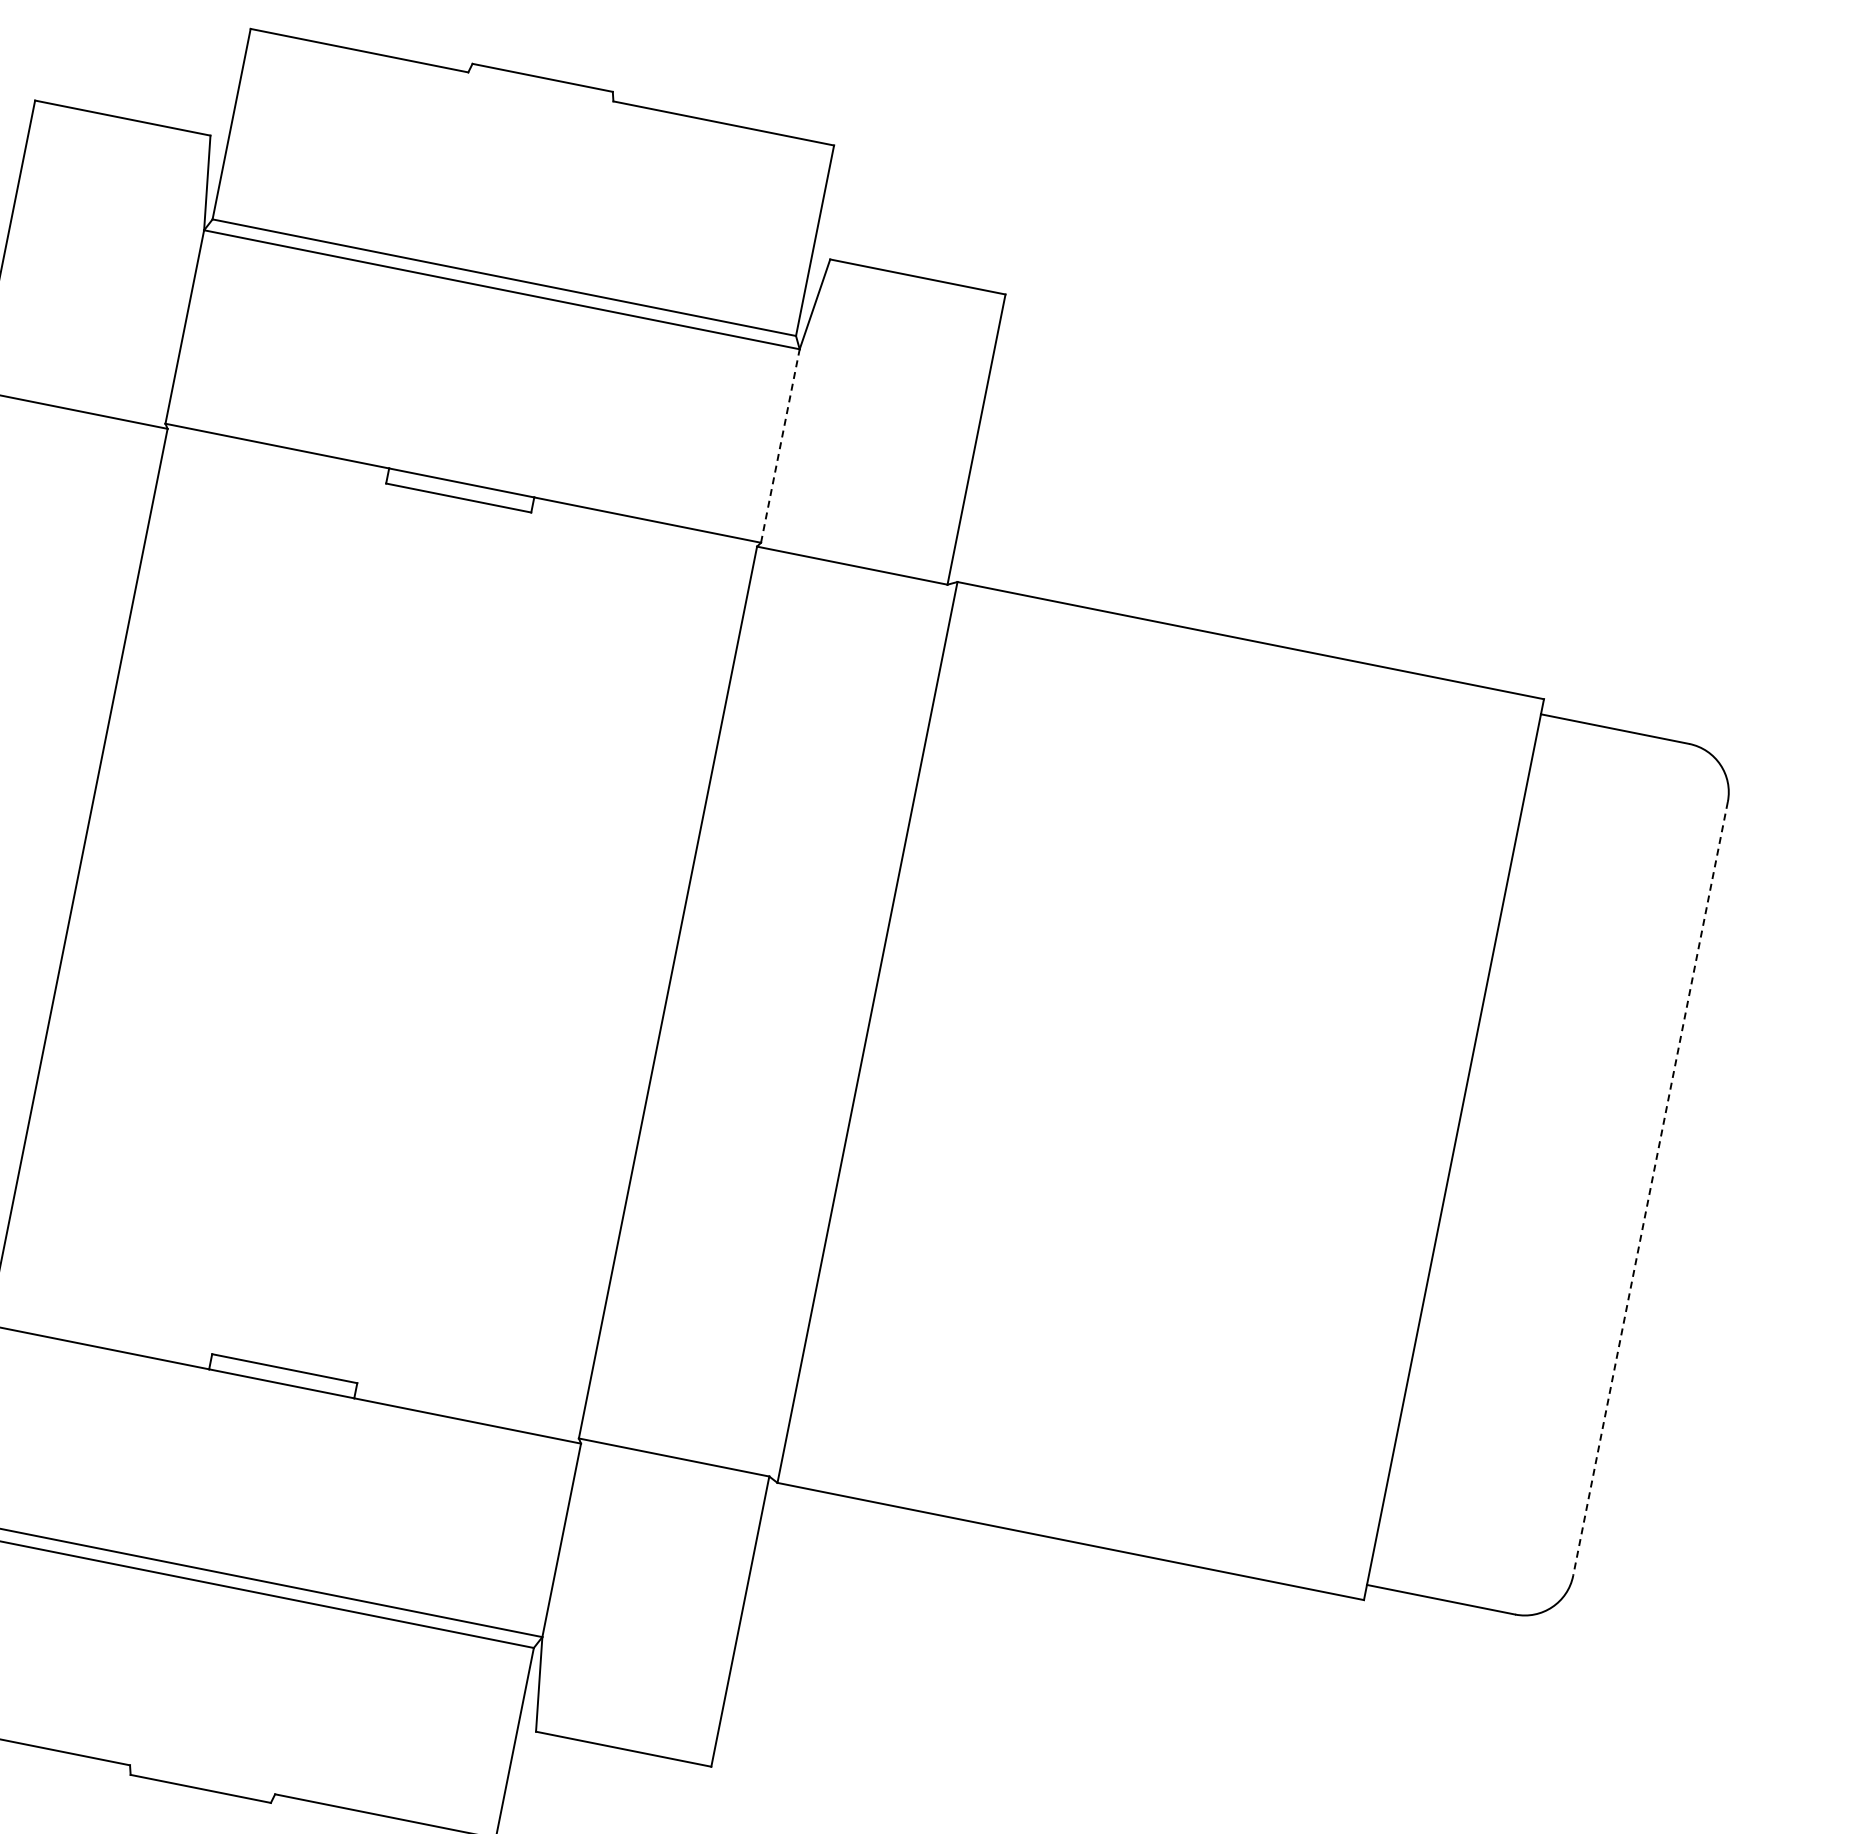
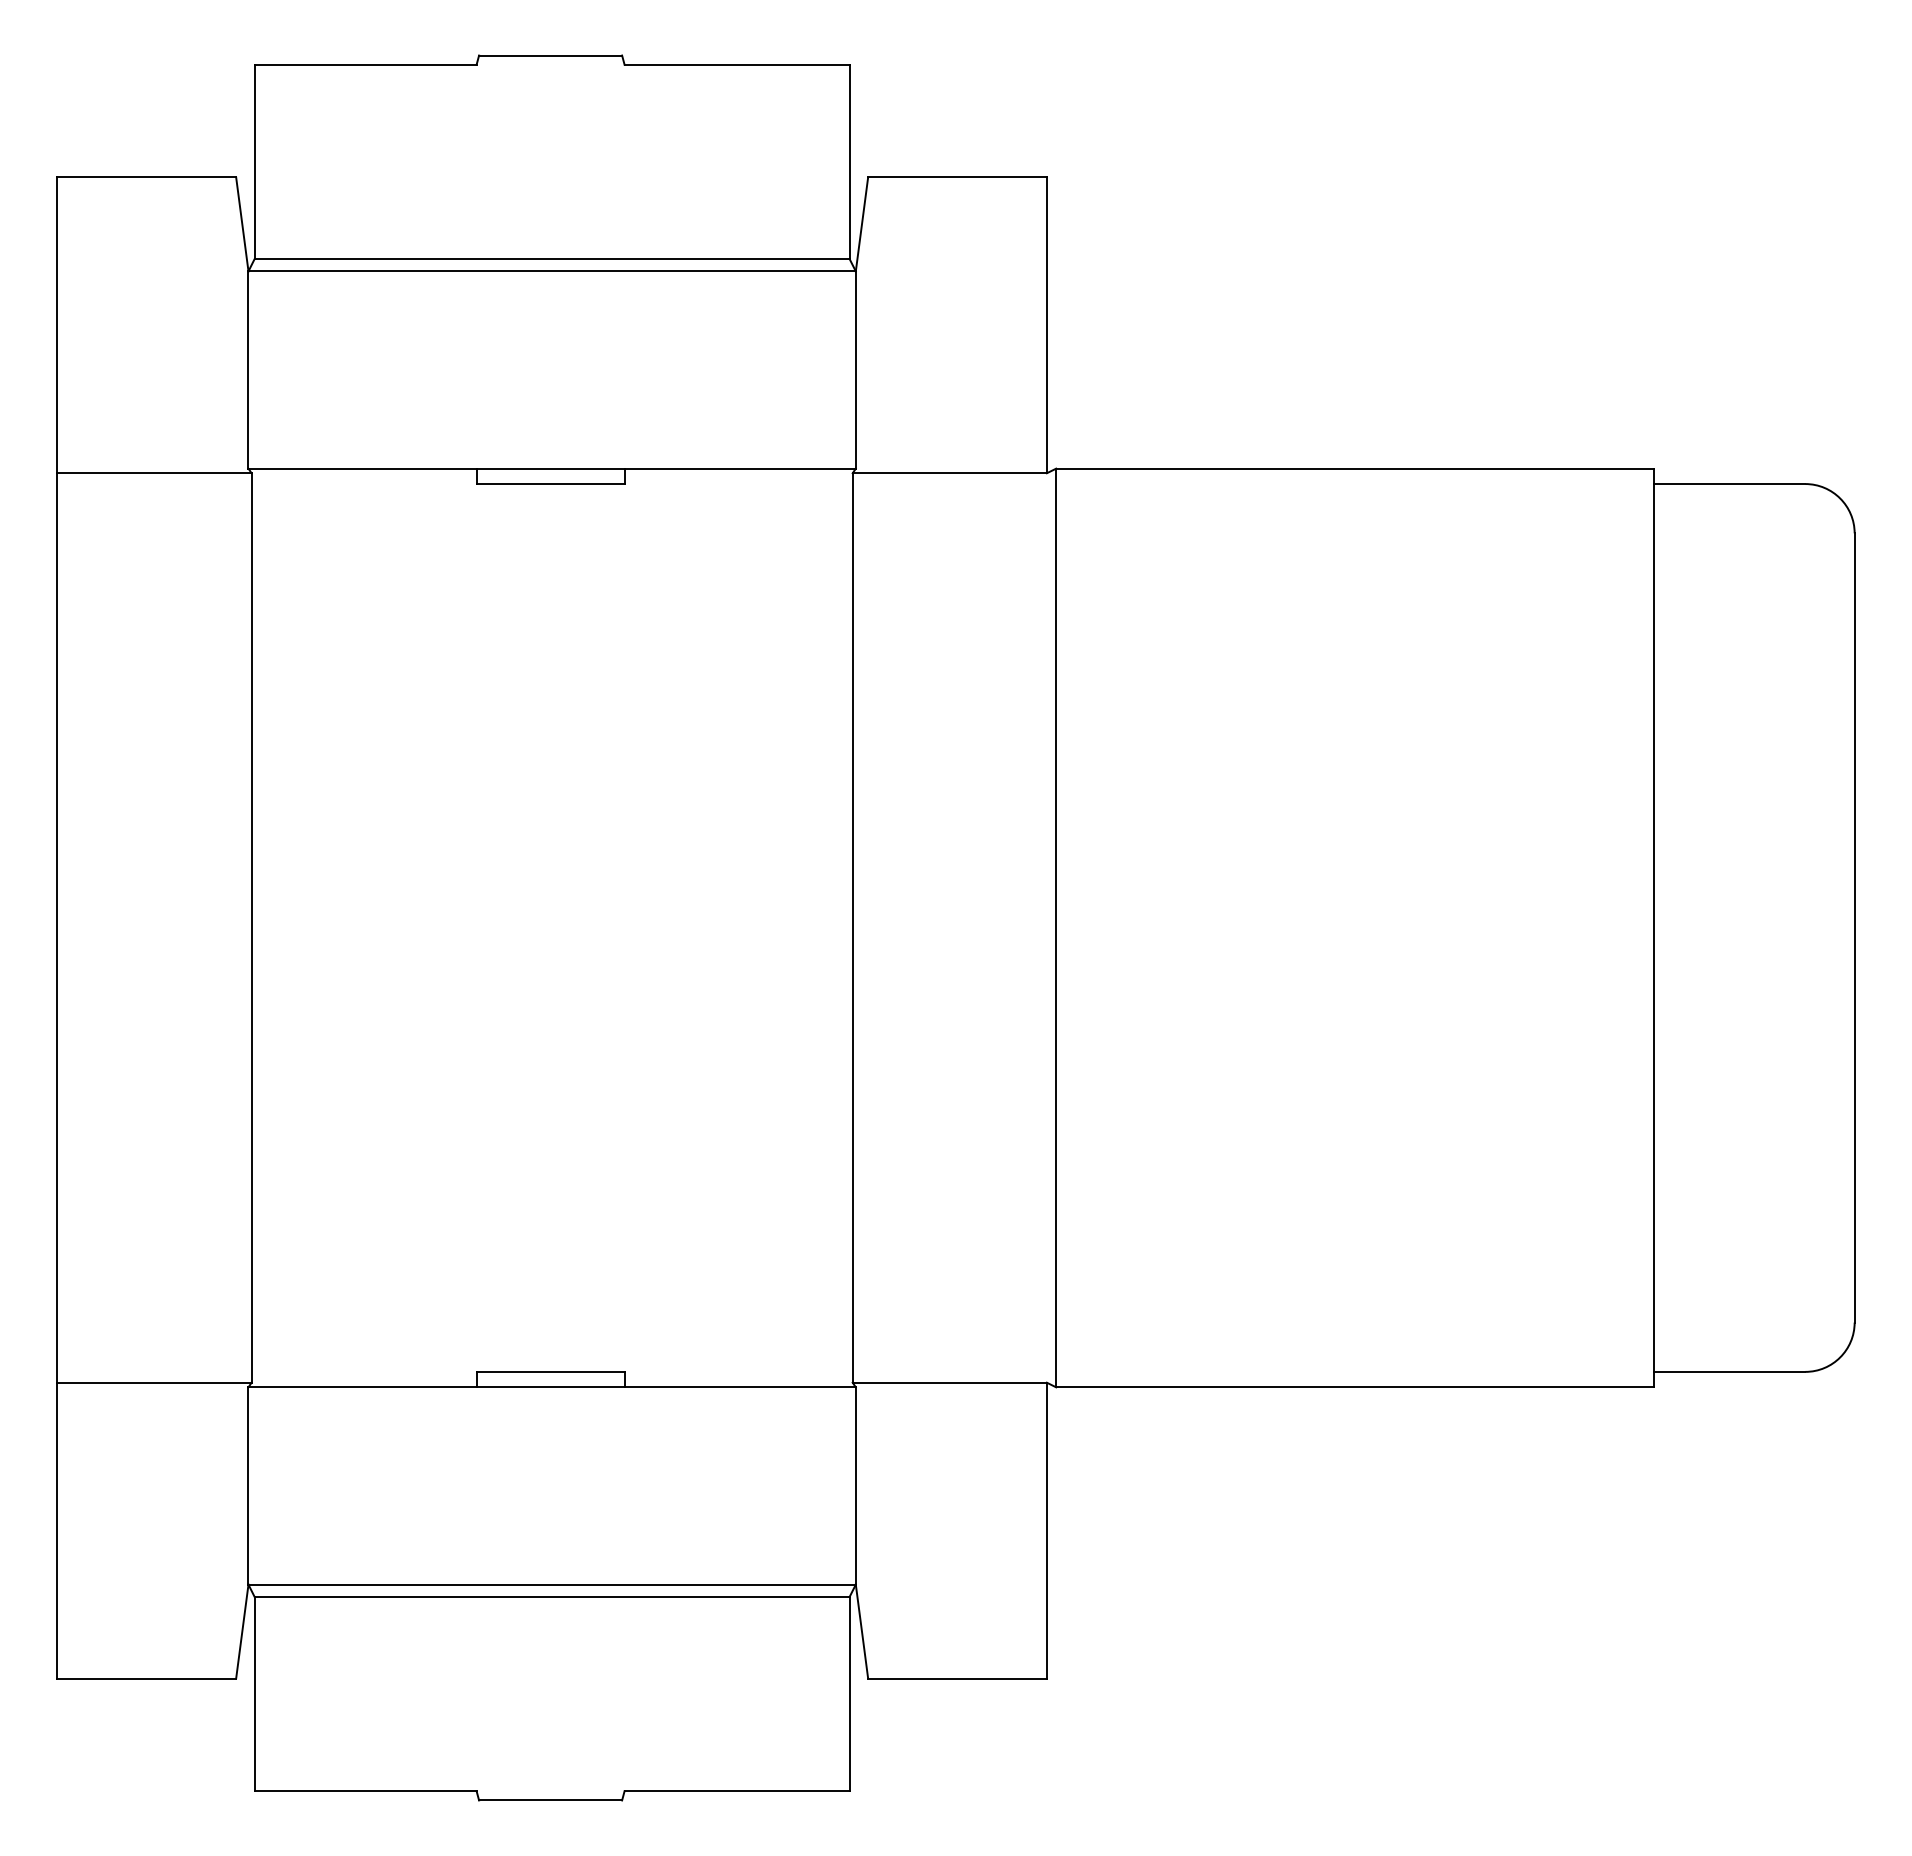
line: (779, 446) -> (855, 370), dashed -> solid
line: (1650, 1188) -> (1854, 927), dashed -> solid

